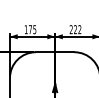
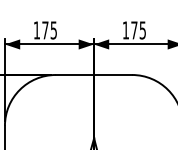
text: (75, 29) -> (134, 30), 222 -> 175

